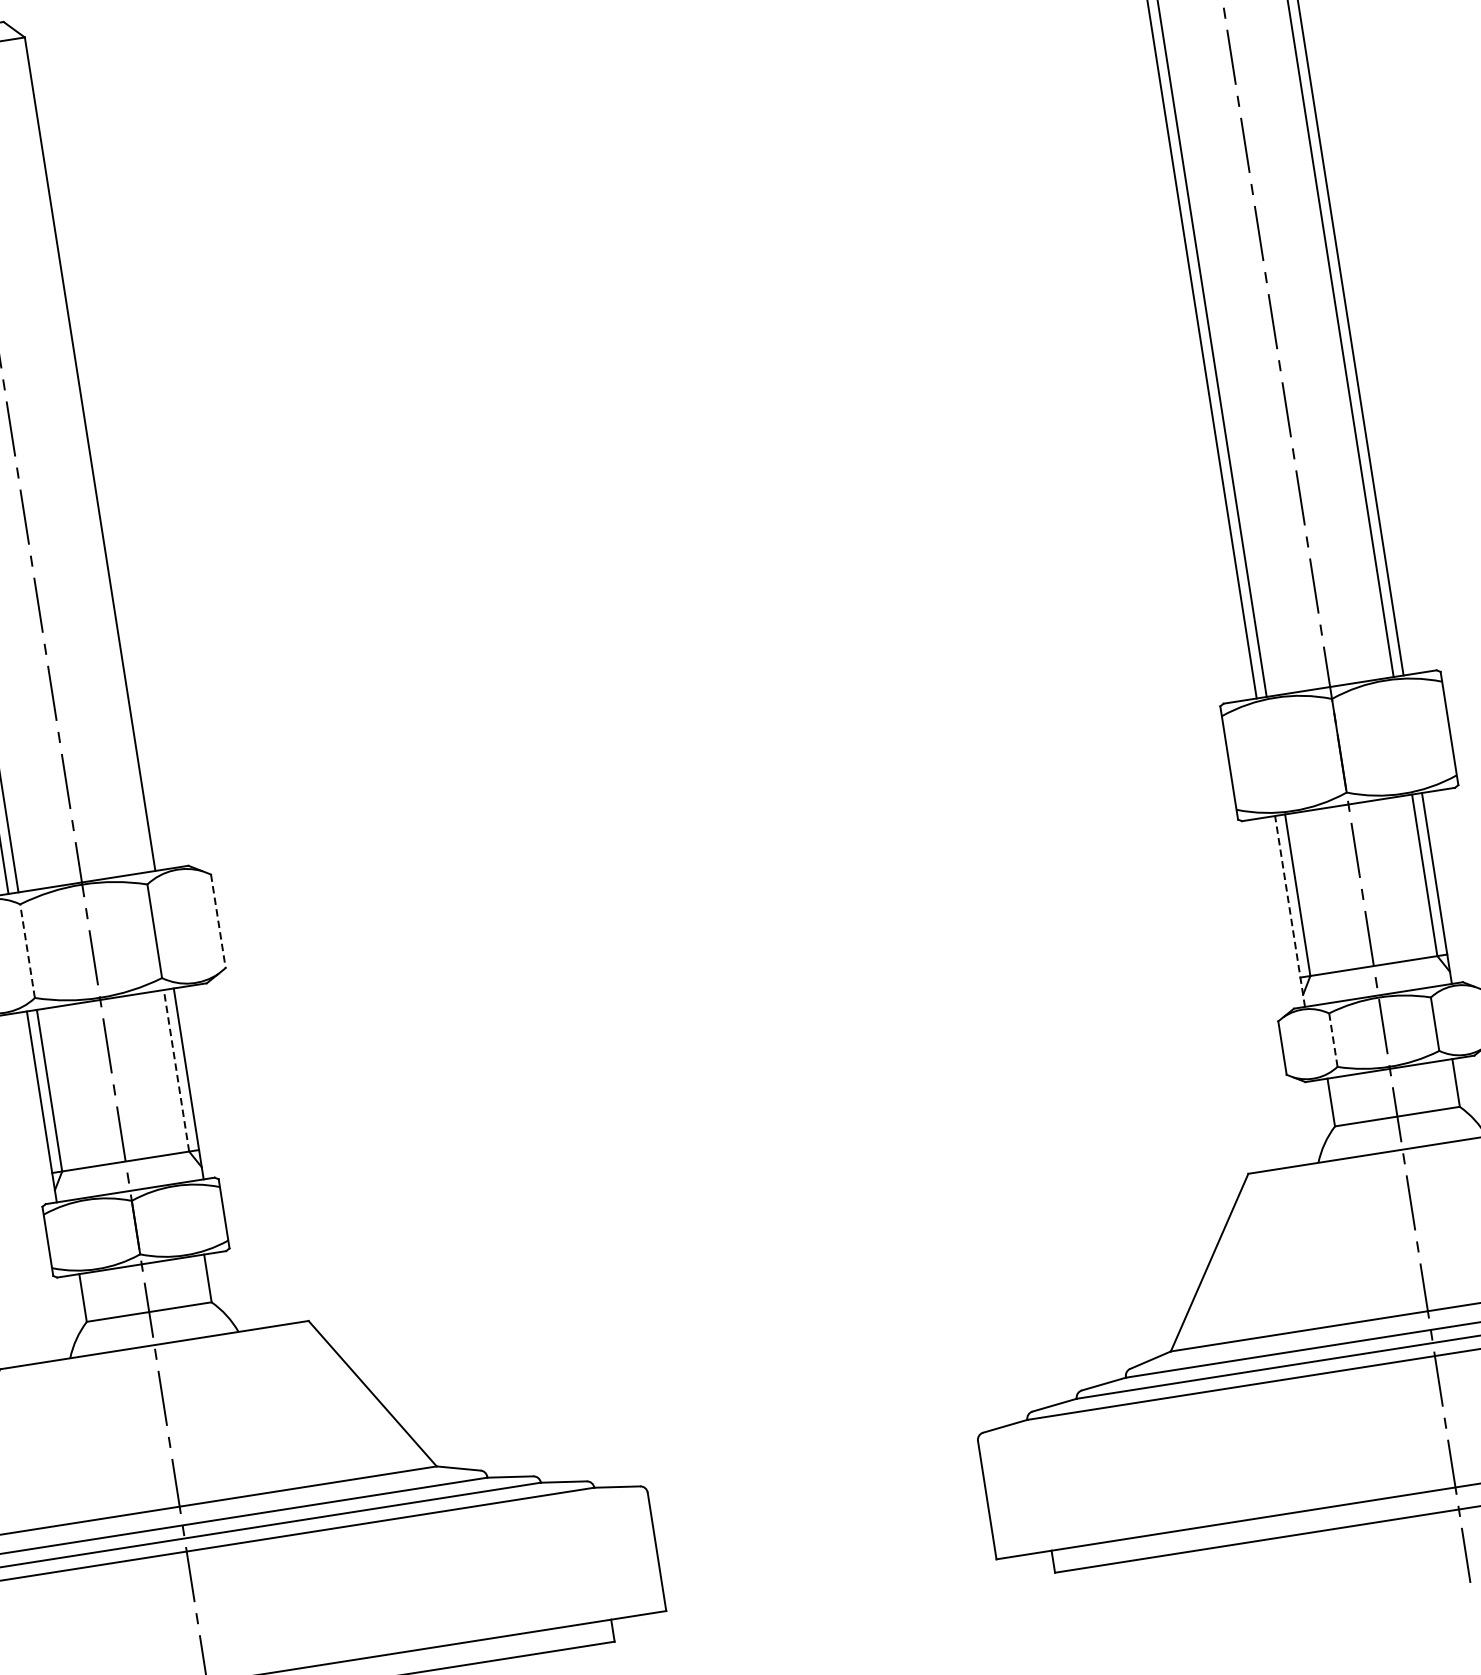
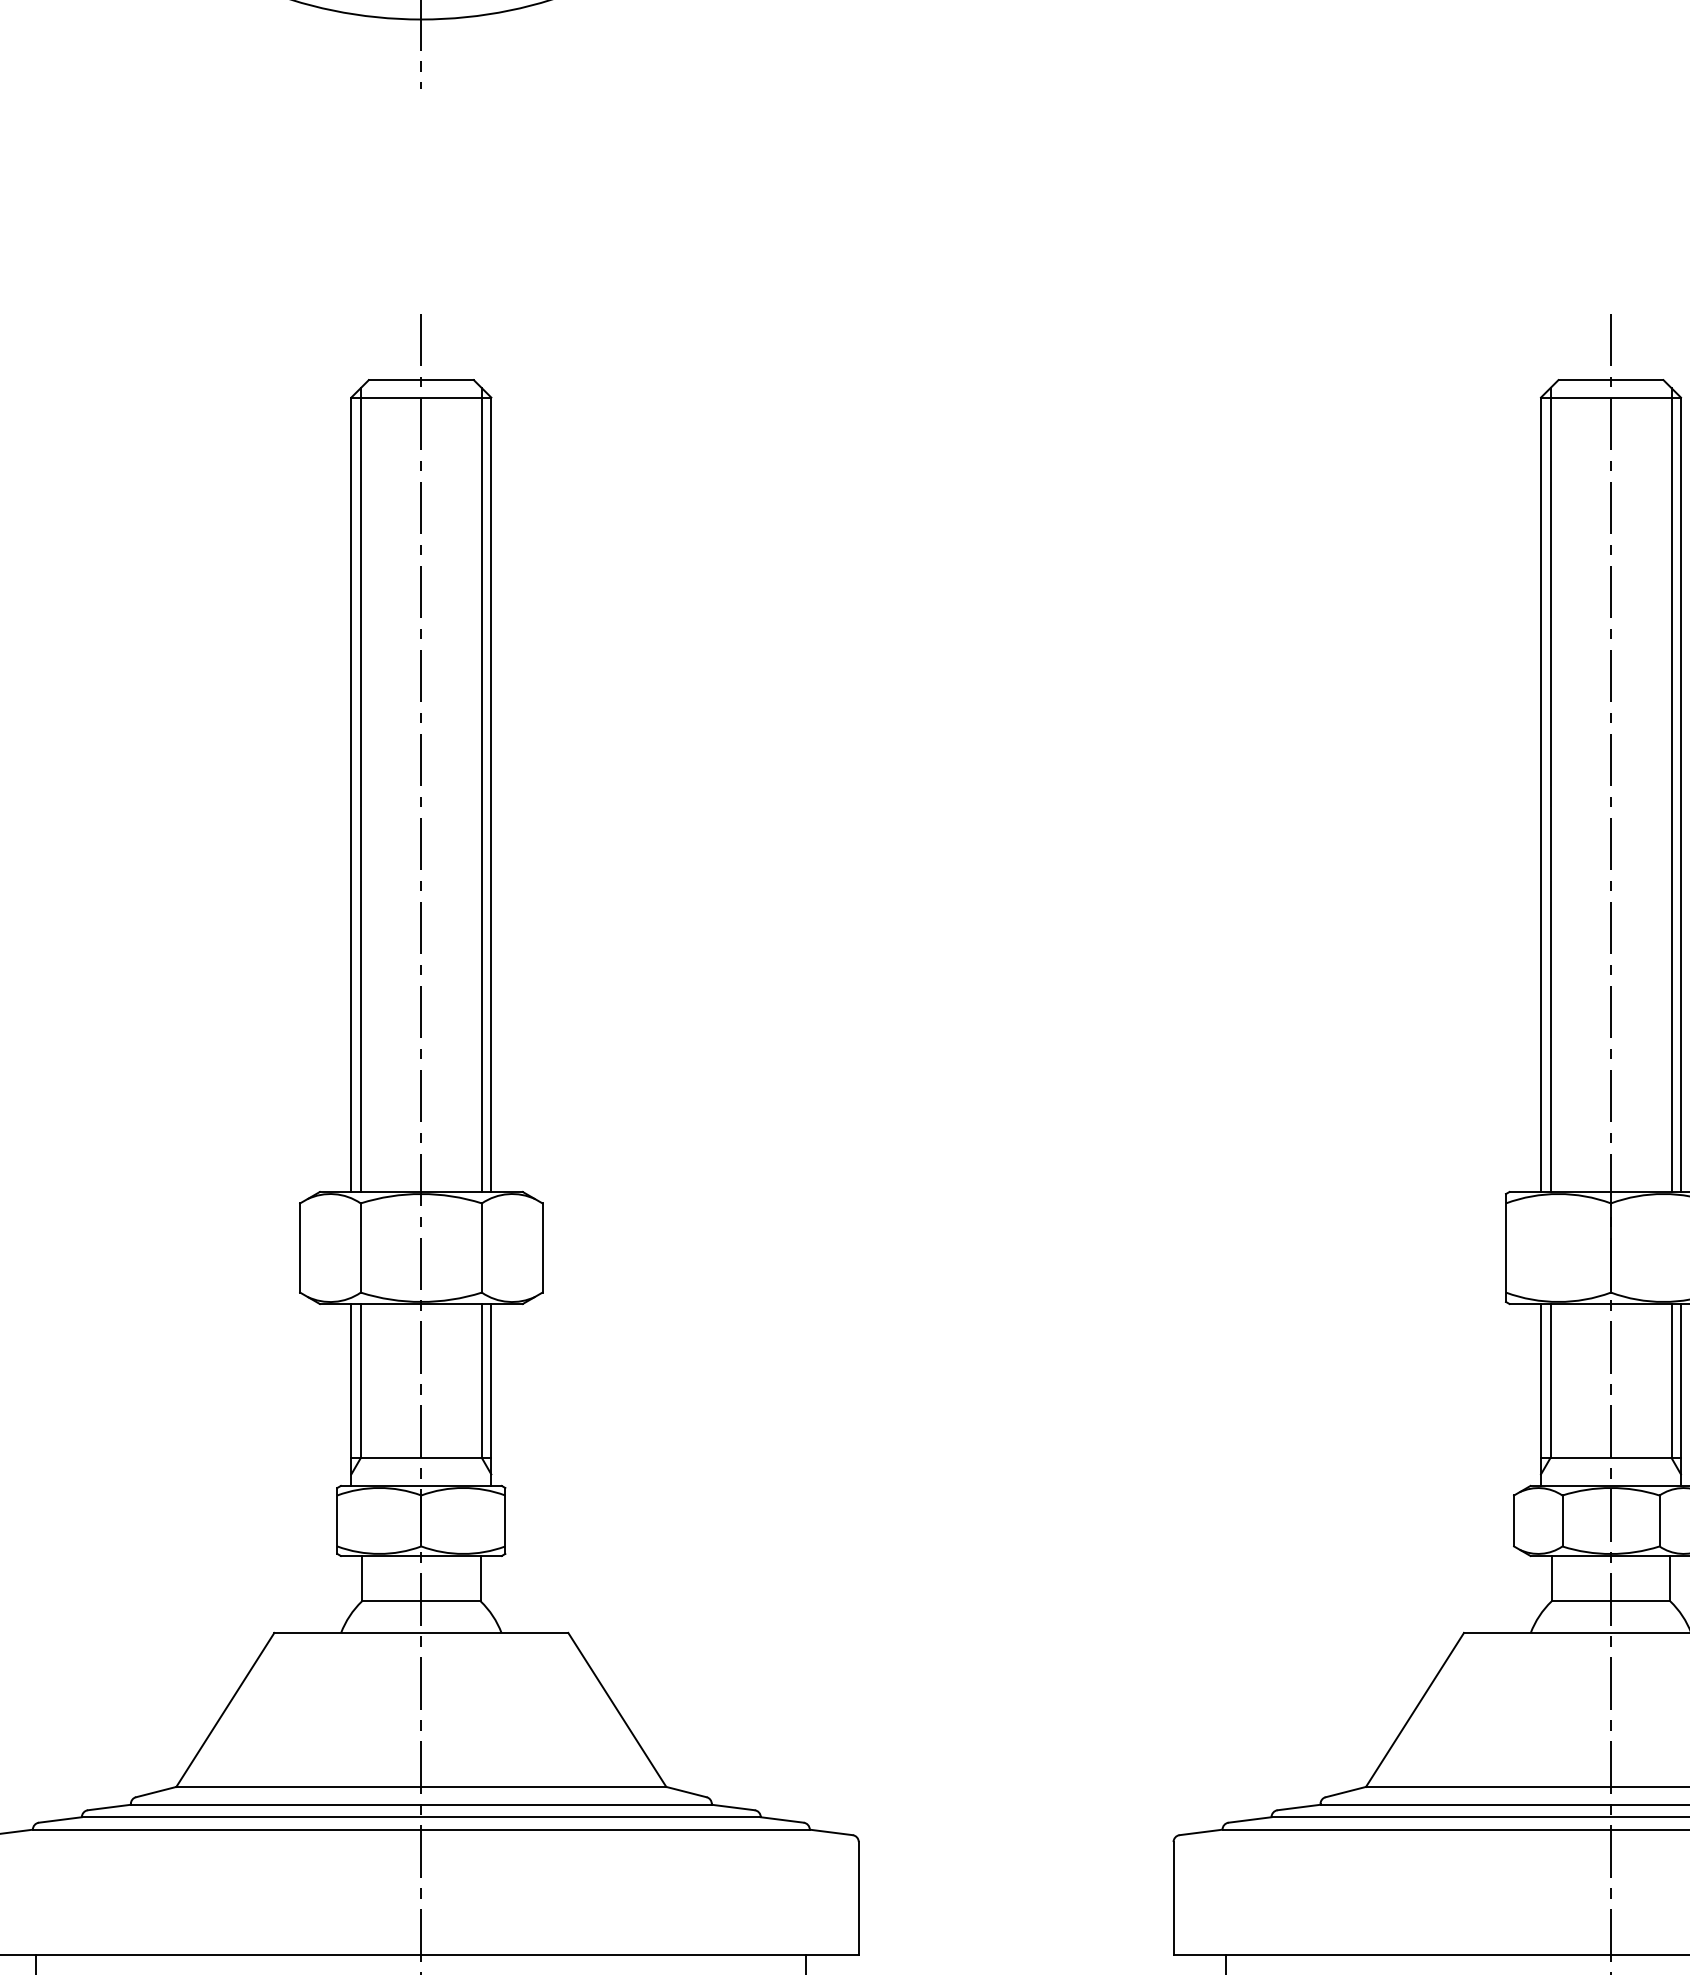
line: (79, 451) -> (481, 790), added
line: (1289, 911) -> (1540, 1394), dashed -> solid
line: (218, 921) -> (542, 1248), dashed -> solid
line: (27, 951) -> (360, 1248), dashed -> solid
line: (1333, 1040) -> (1562, 1521), dashed -> solid
line: (176, 1070) -> (481, 1380), dashed -> solid

